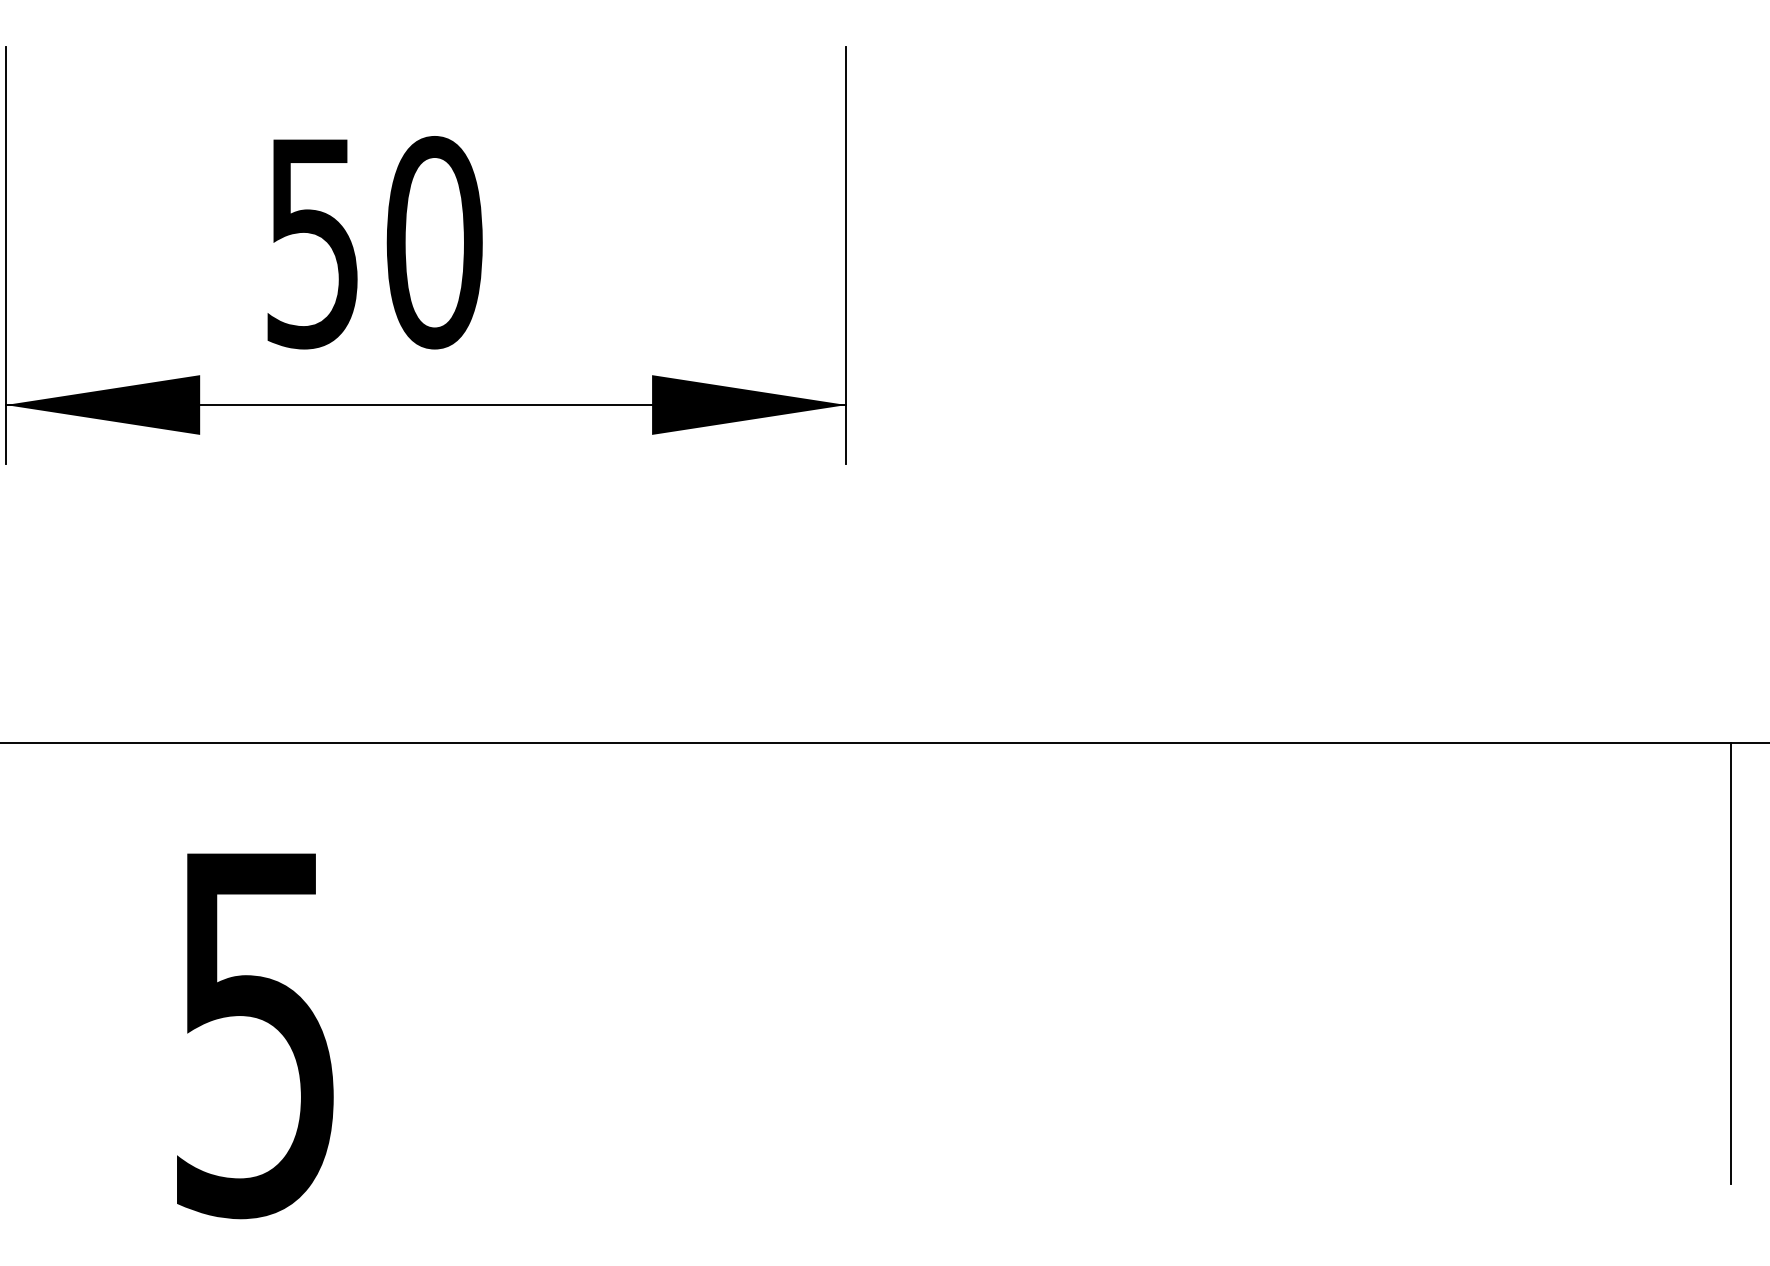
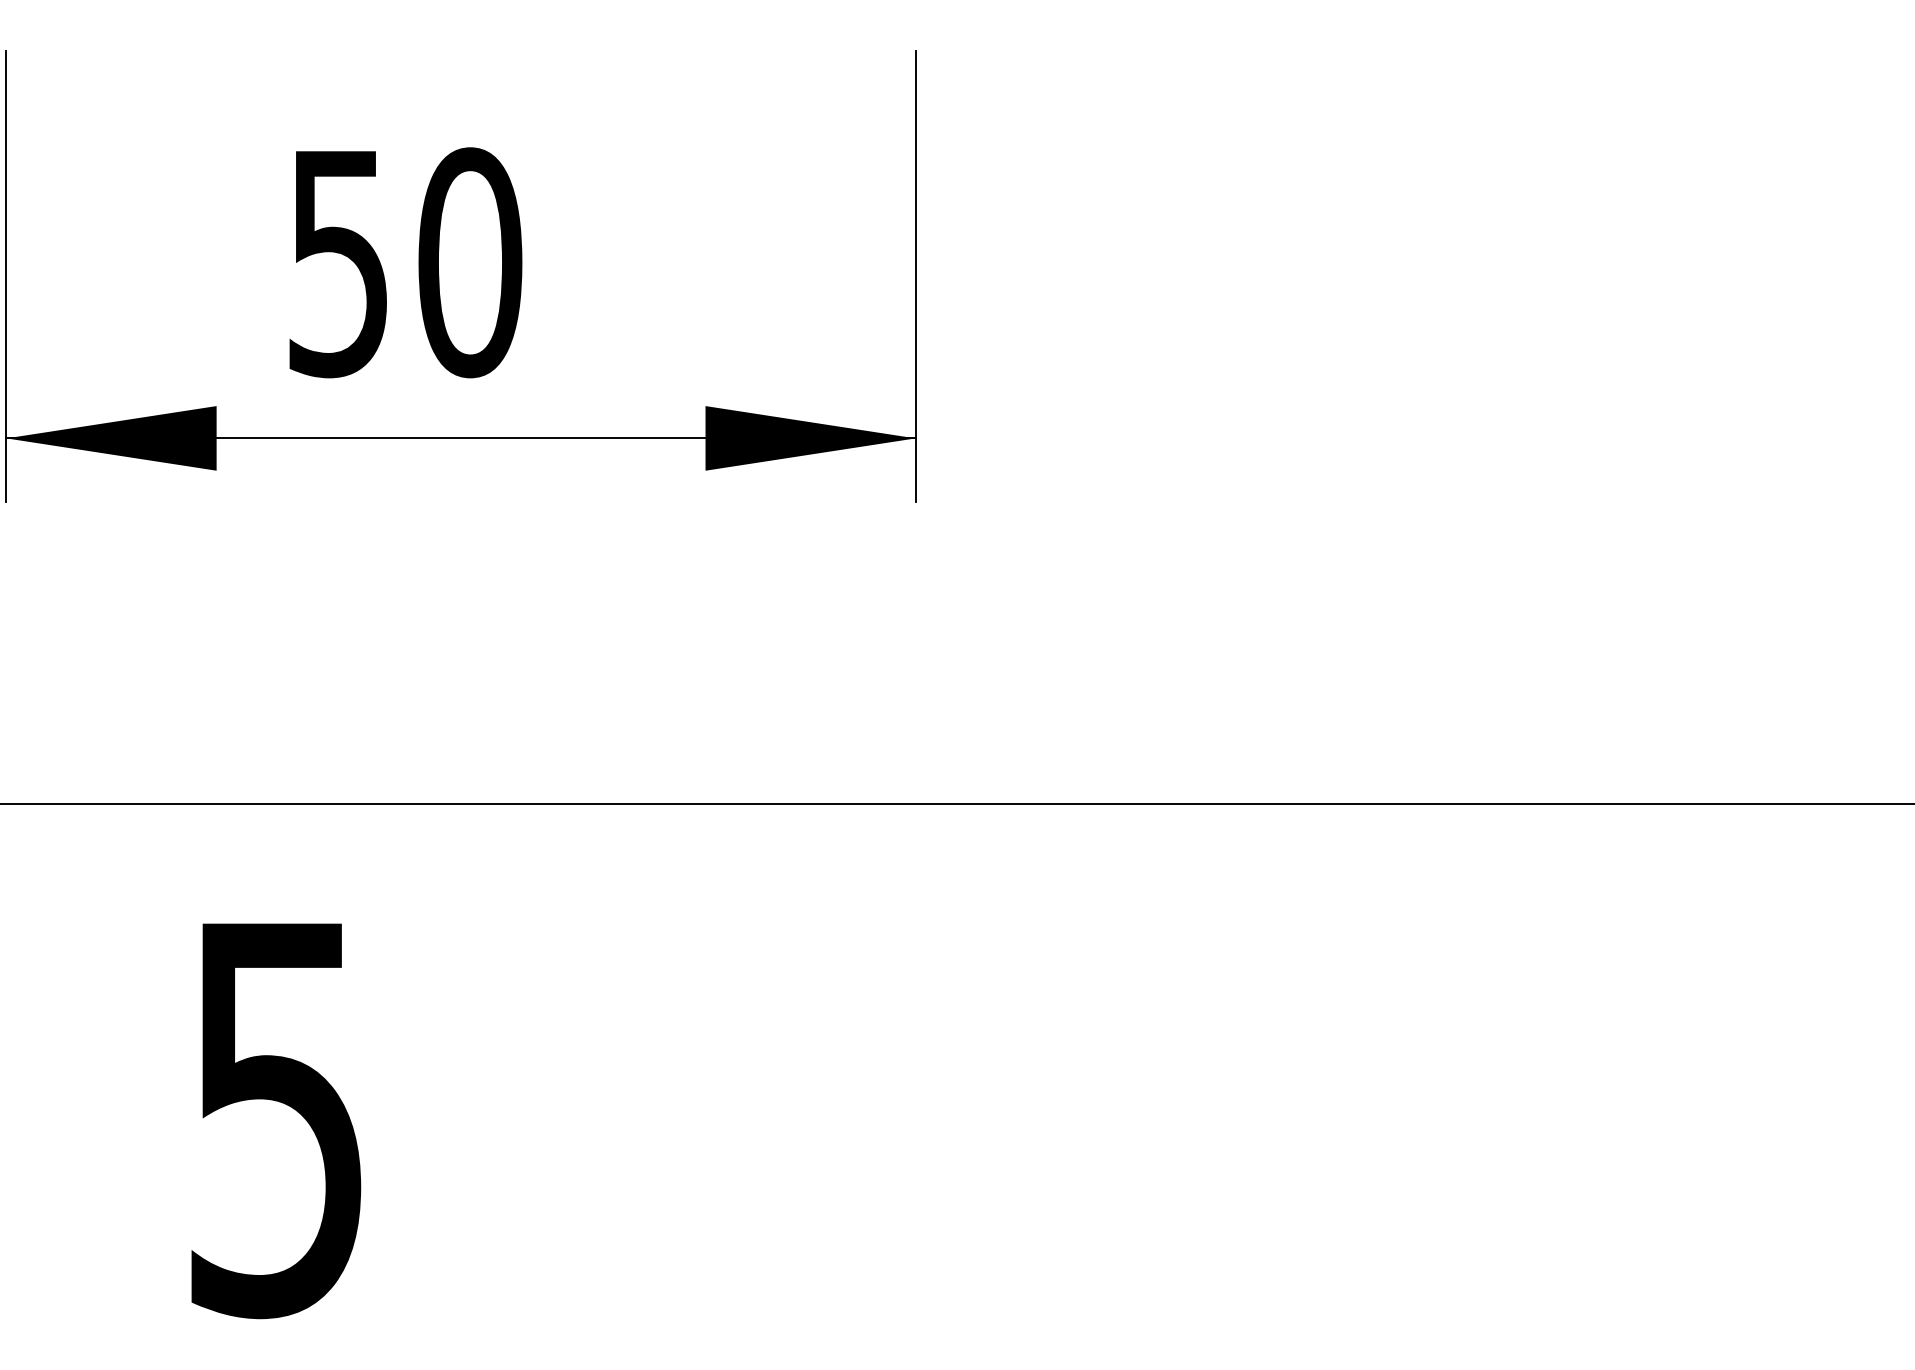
line: (1731, 962) -> (1873, 1041), removed

